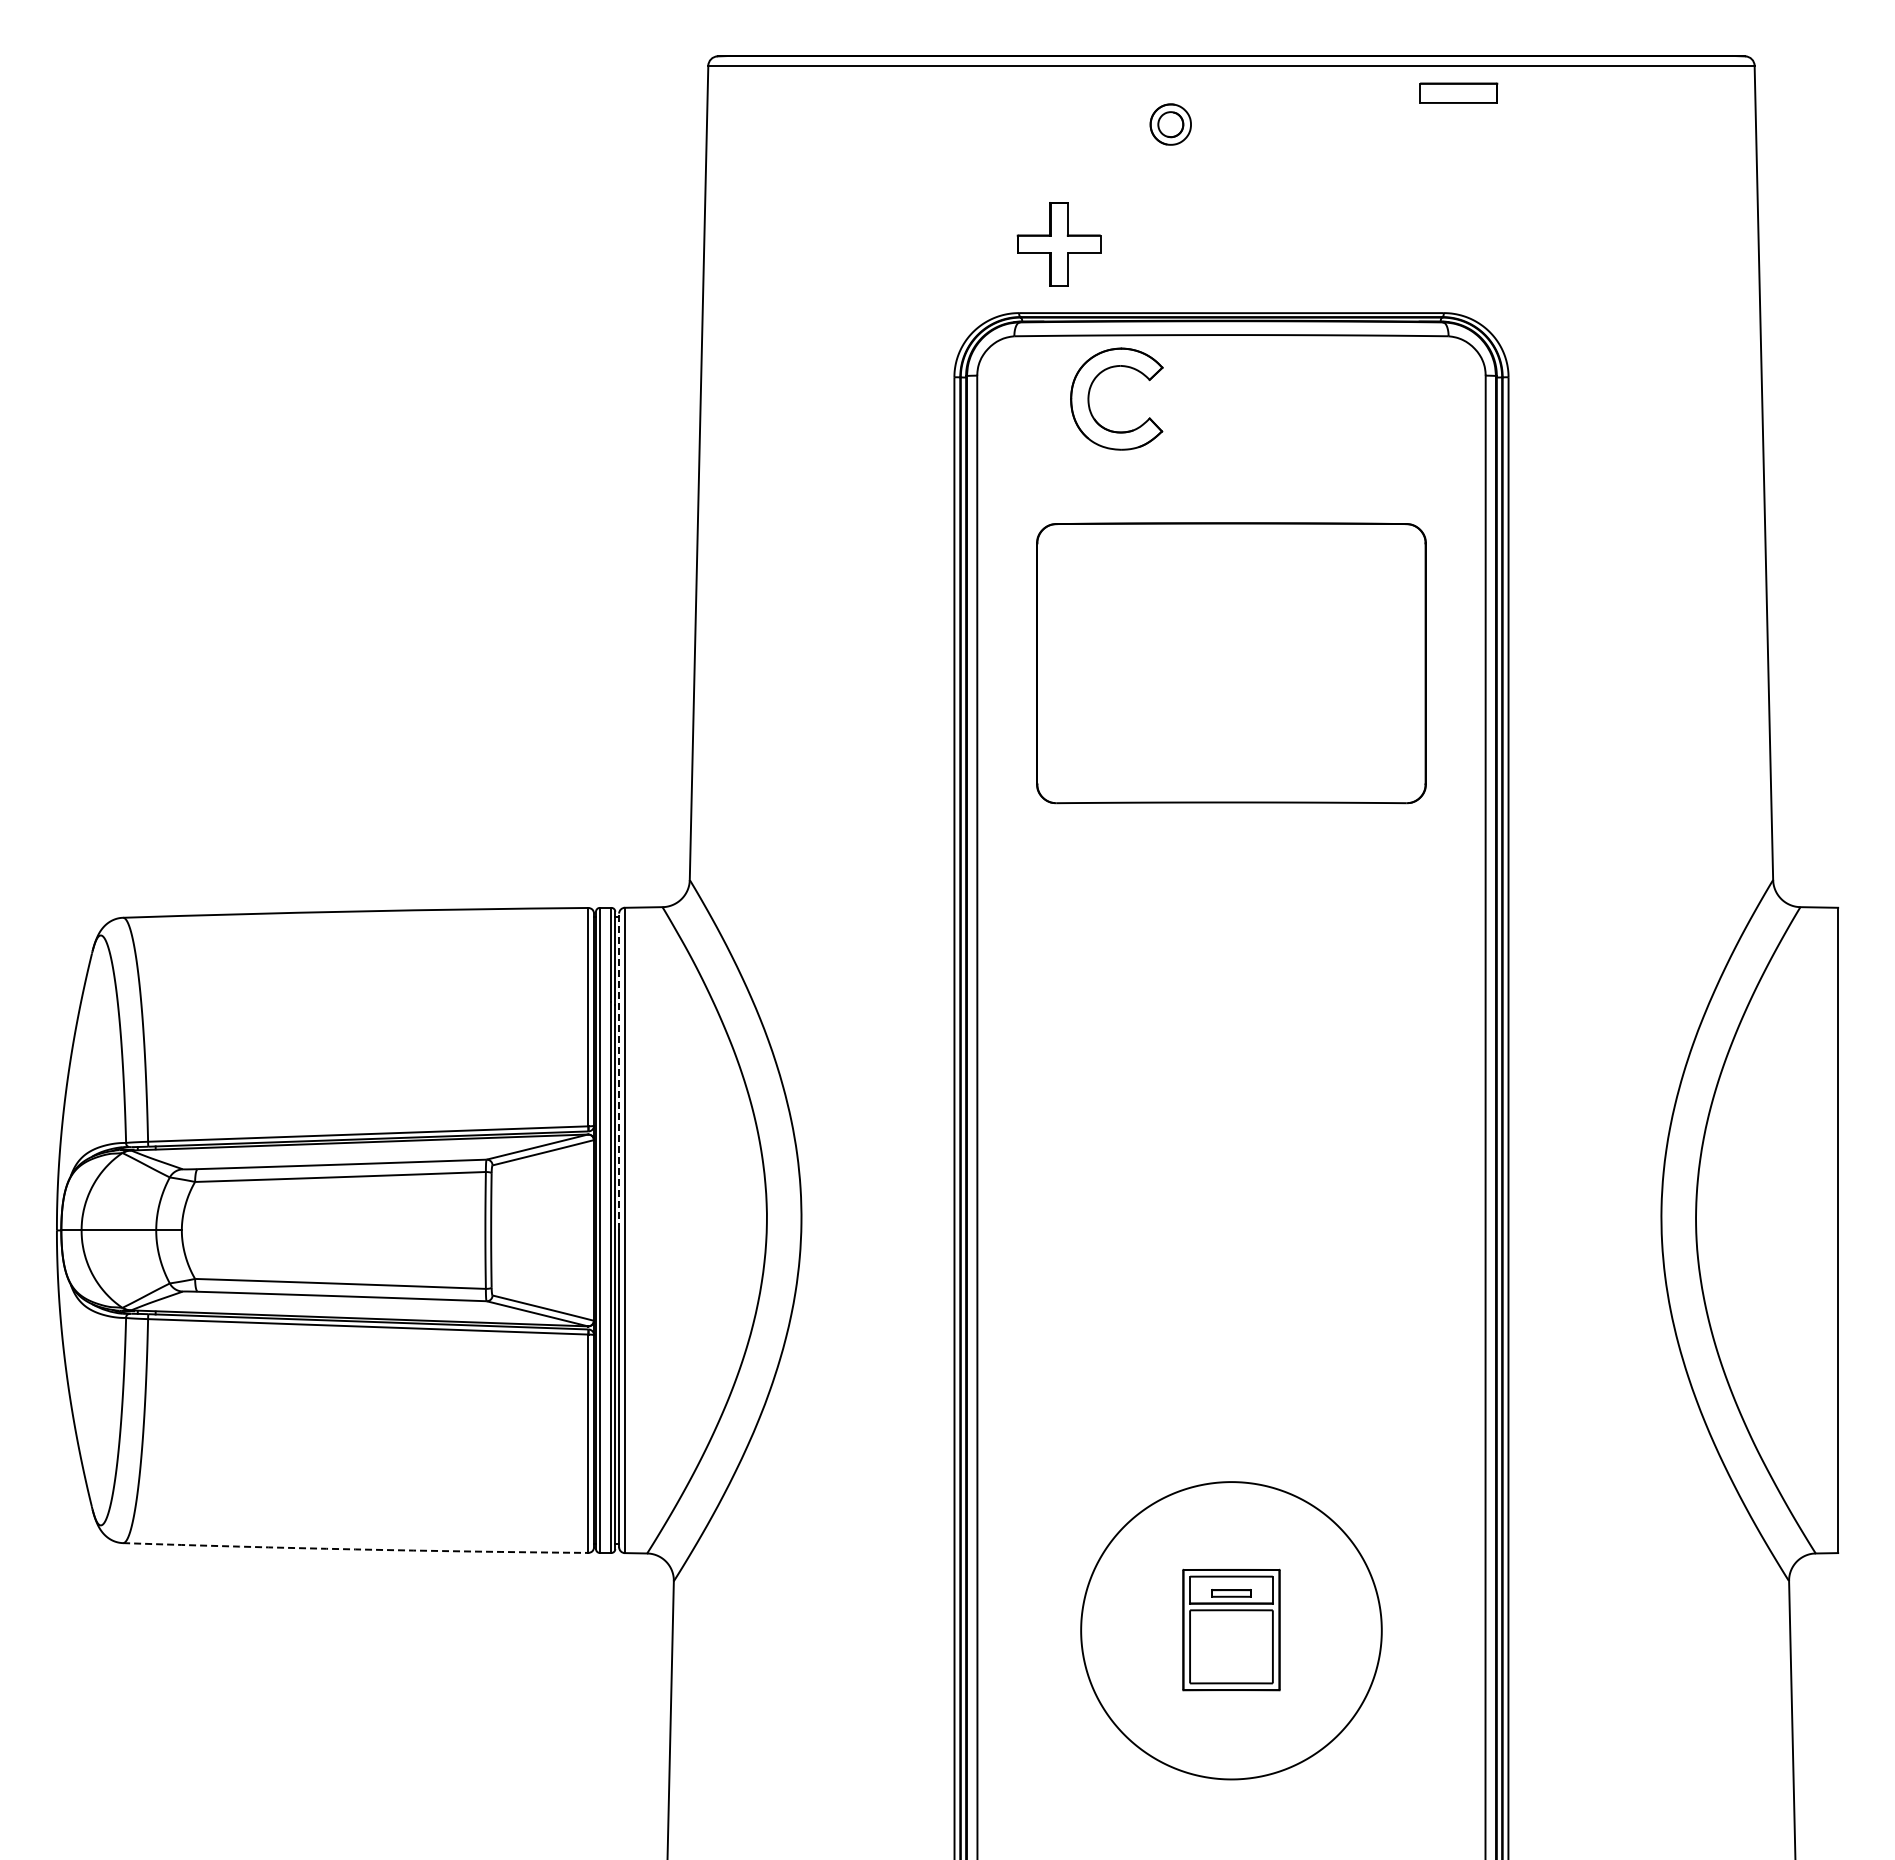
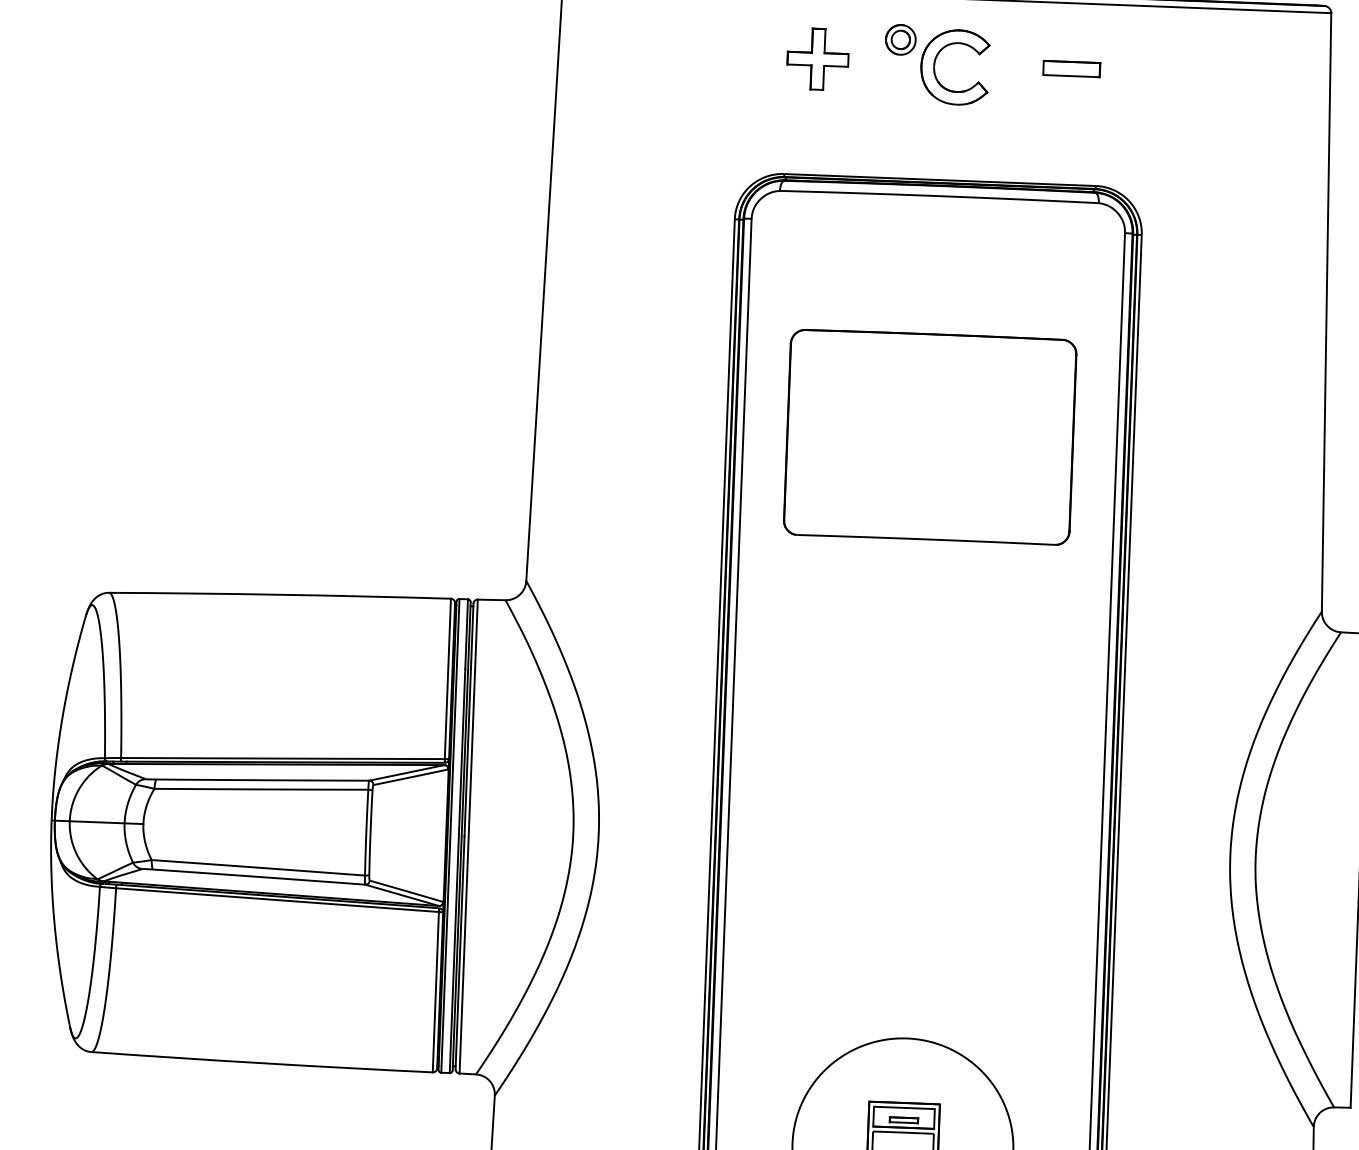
part: (1458, 92) -> (1071, 68), moved
part: (1058, 244) -> (817, 59), moved
part: (1090, 391) -> (935, 61), moved
line: (619, 1071) -> (469, 719), dashed -> solid
arc: (355, 1549) -> (261, 1063), dashed -> solid

